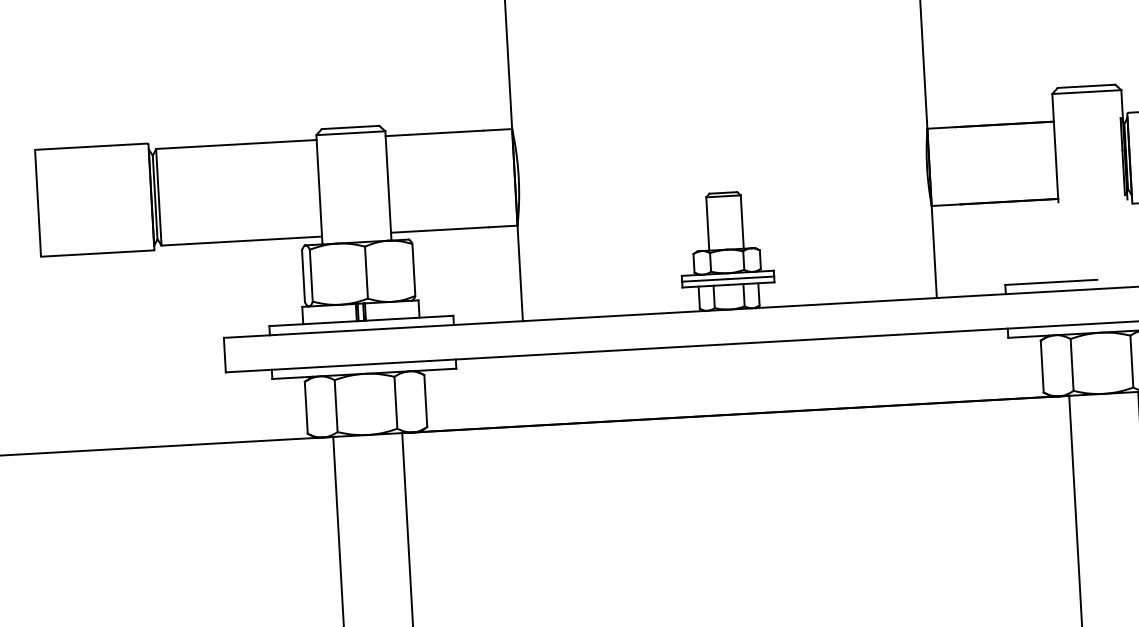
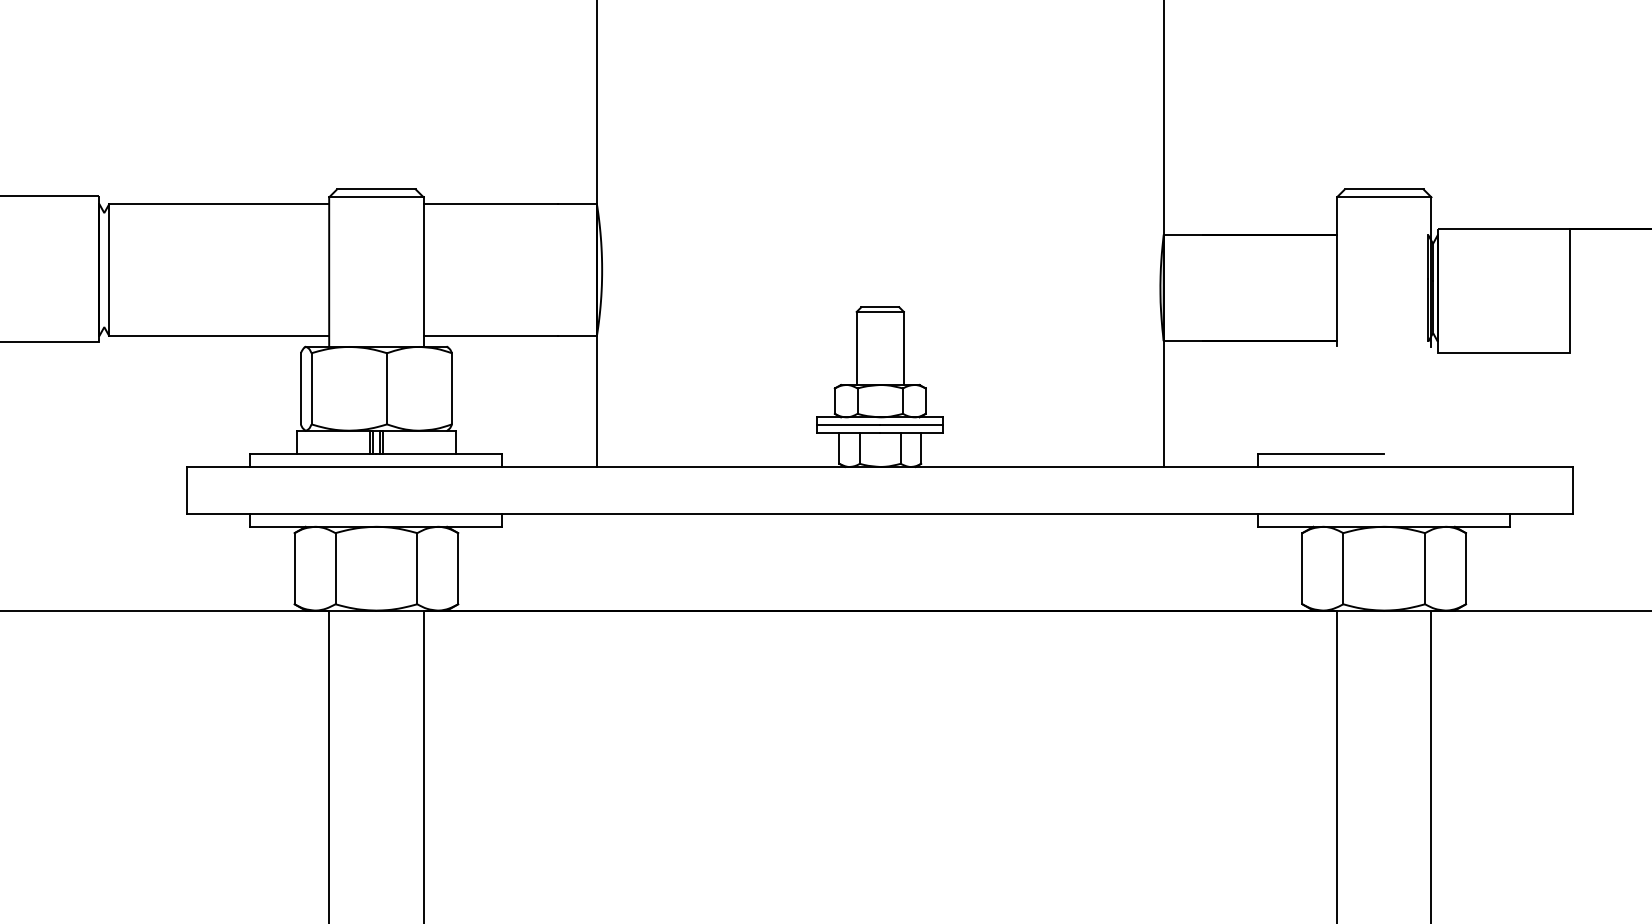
line: (155, 197) -> (104, 270), removed

